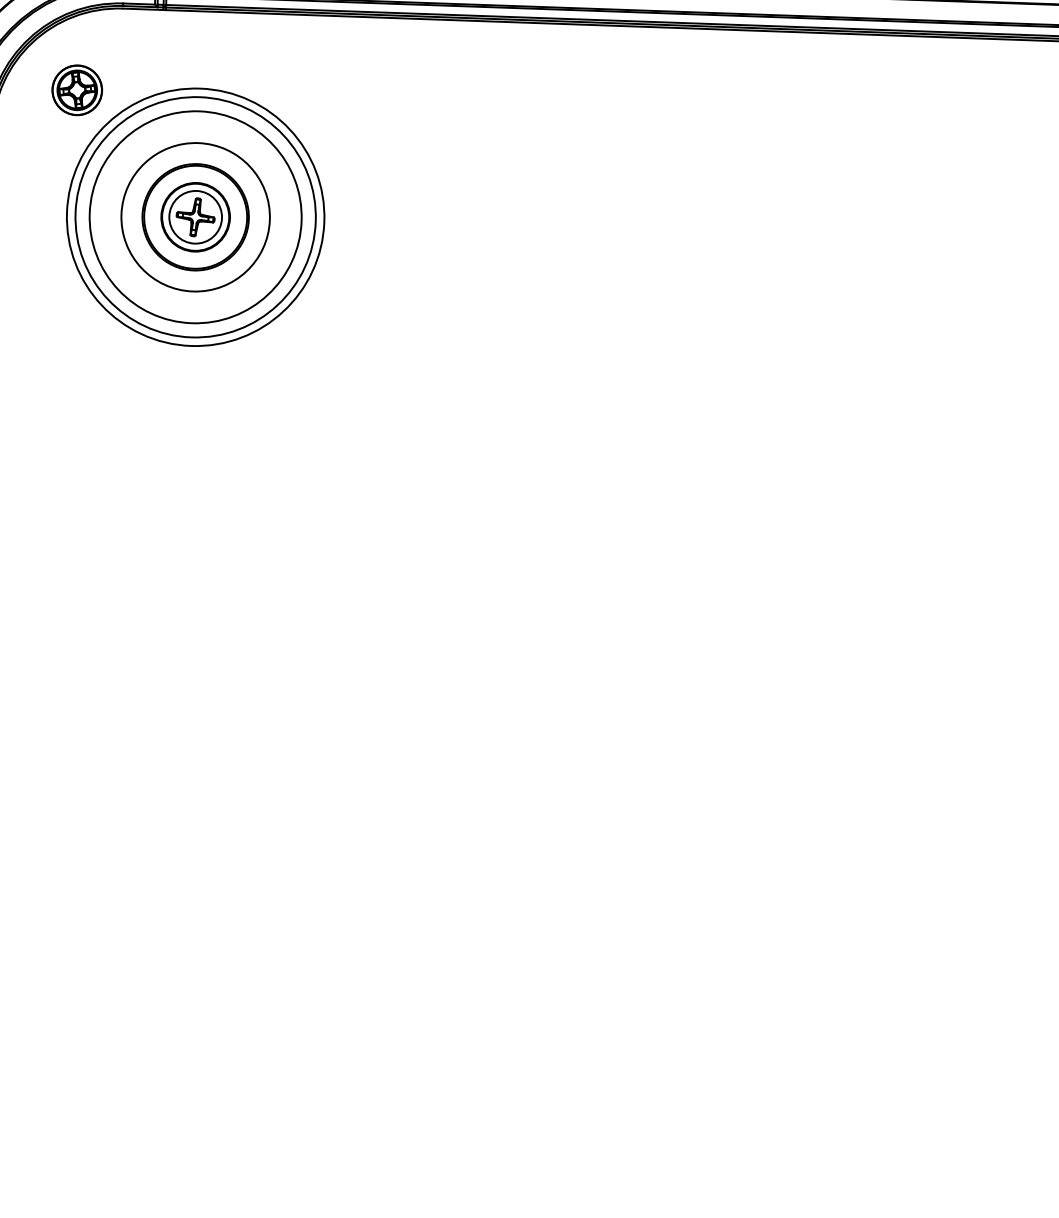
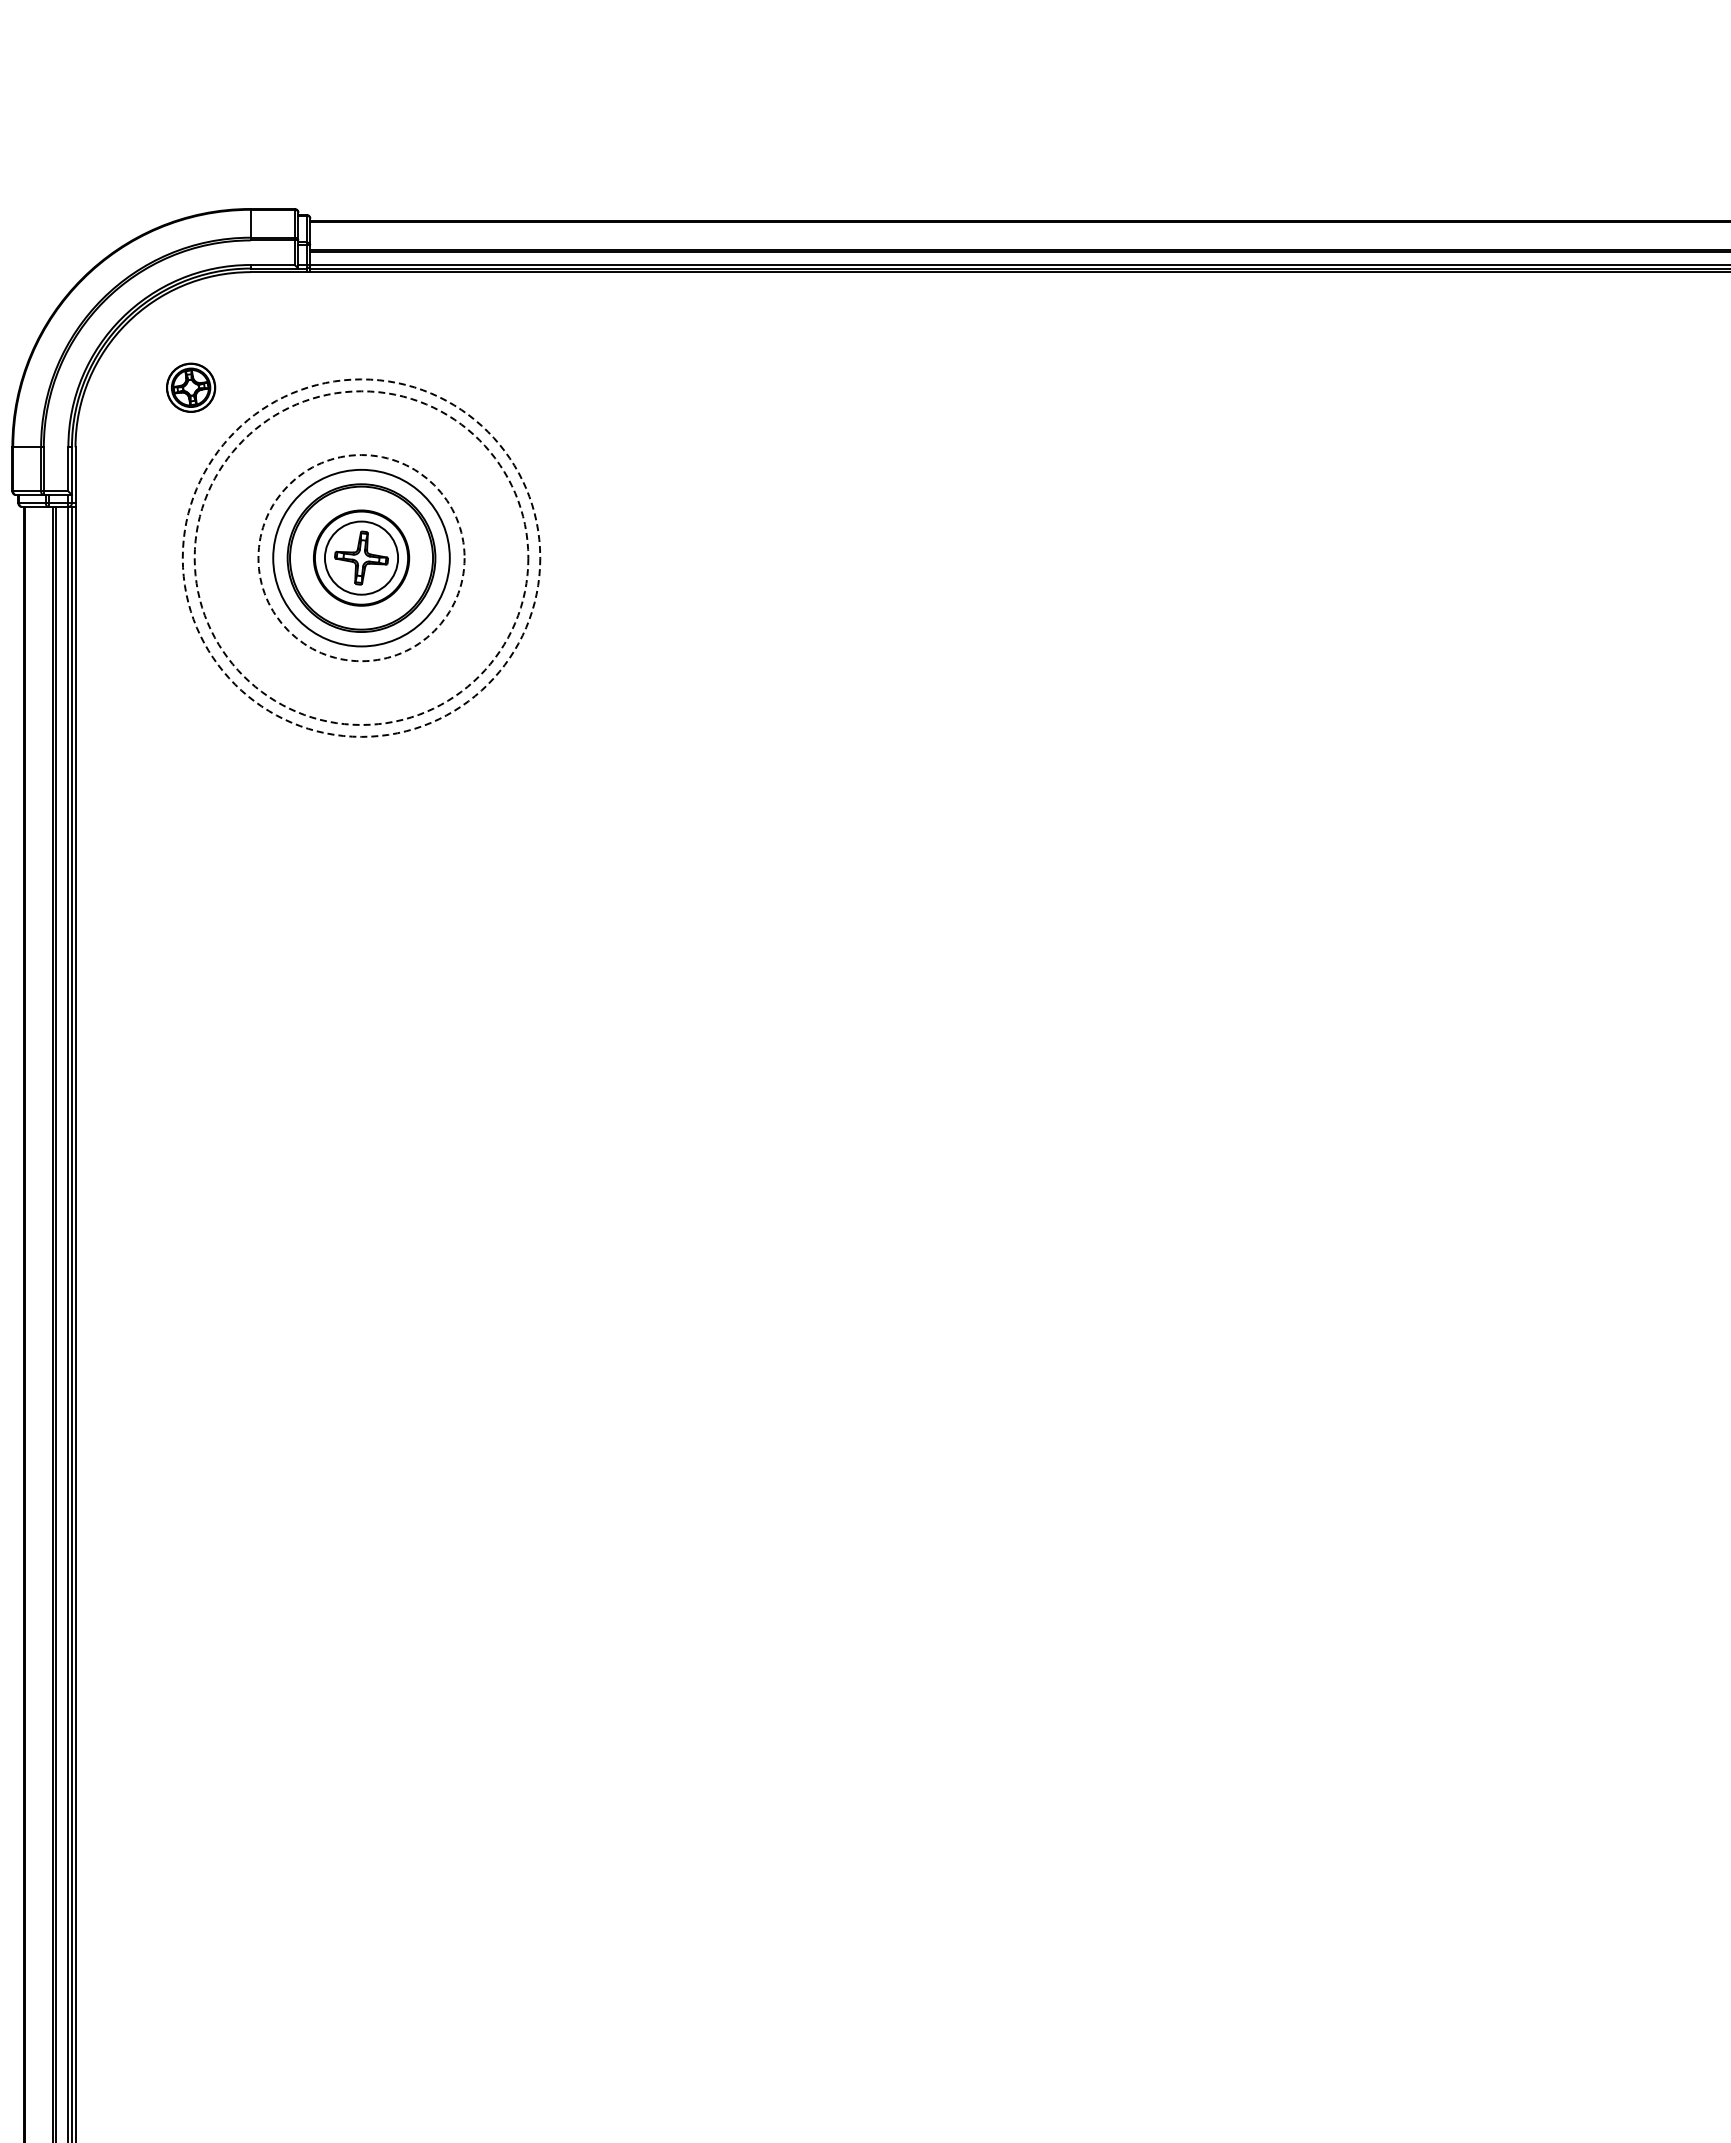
part: (76, 90) -> (190, 387), size x0.7
circle: (195, 216) -> (361, 557), size x0.6
circle: (195, 216) -> (361, 557), solid -> dashed
circle: (195, 216) -> (361, 557), solid -> dashed
circle: (195, 217) -> (361, 558), solid -> dashed

